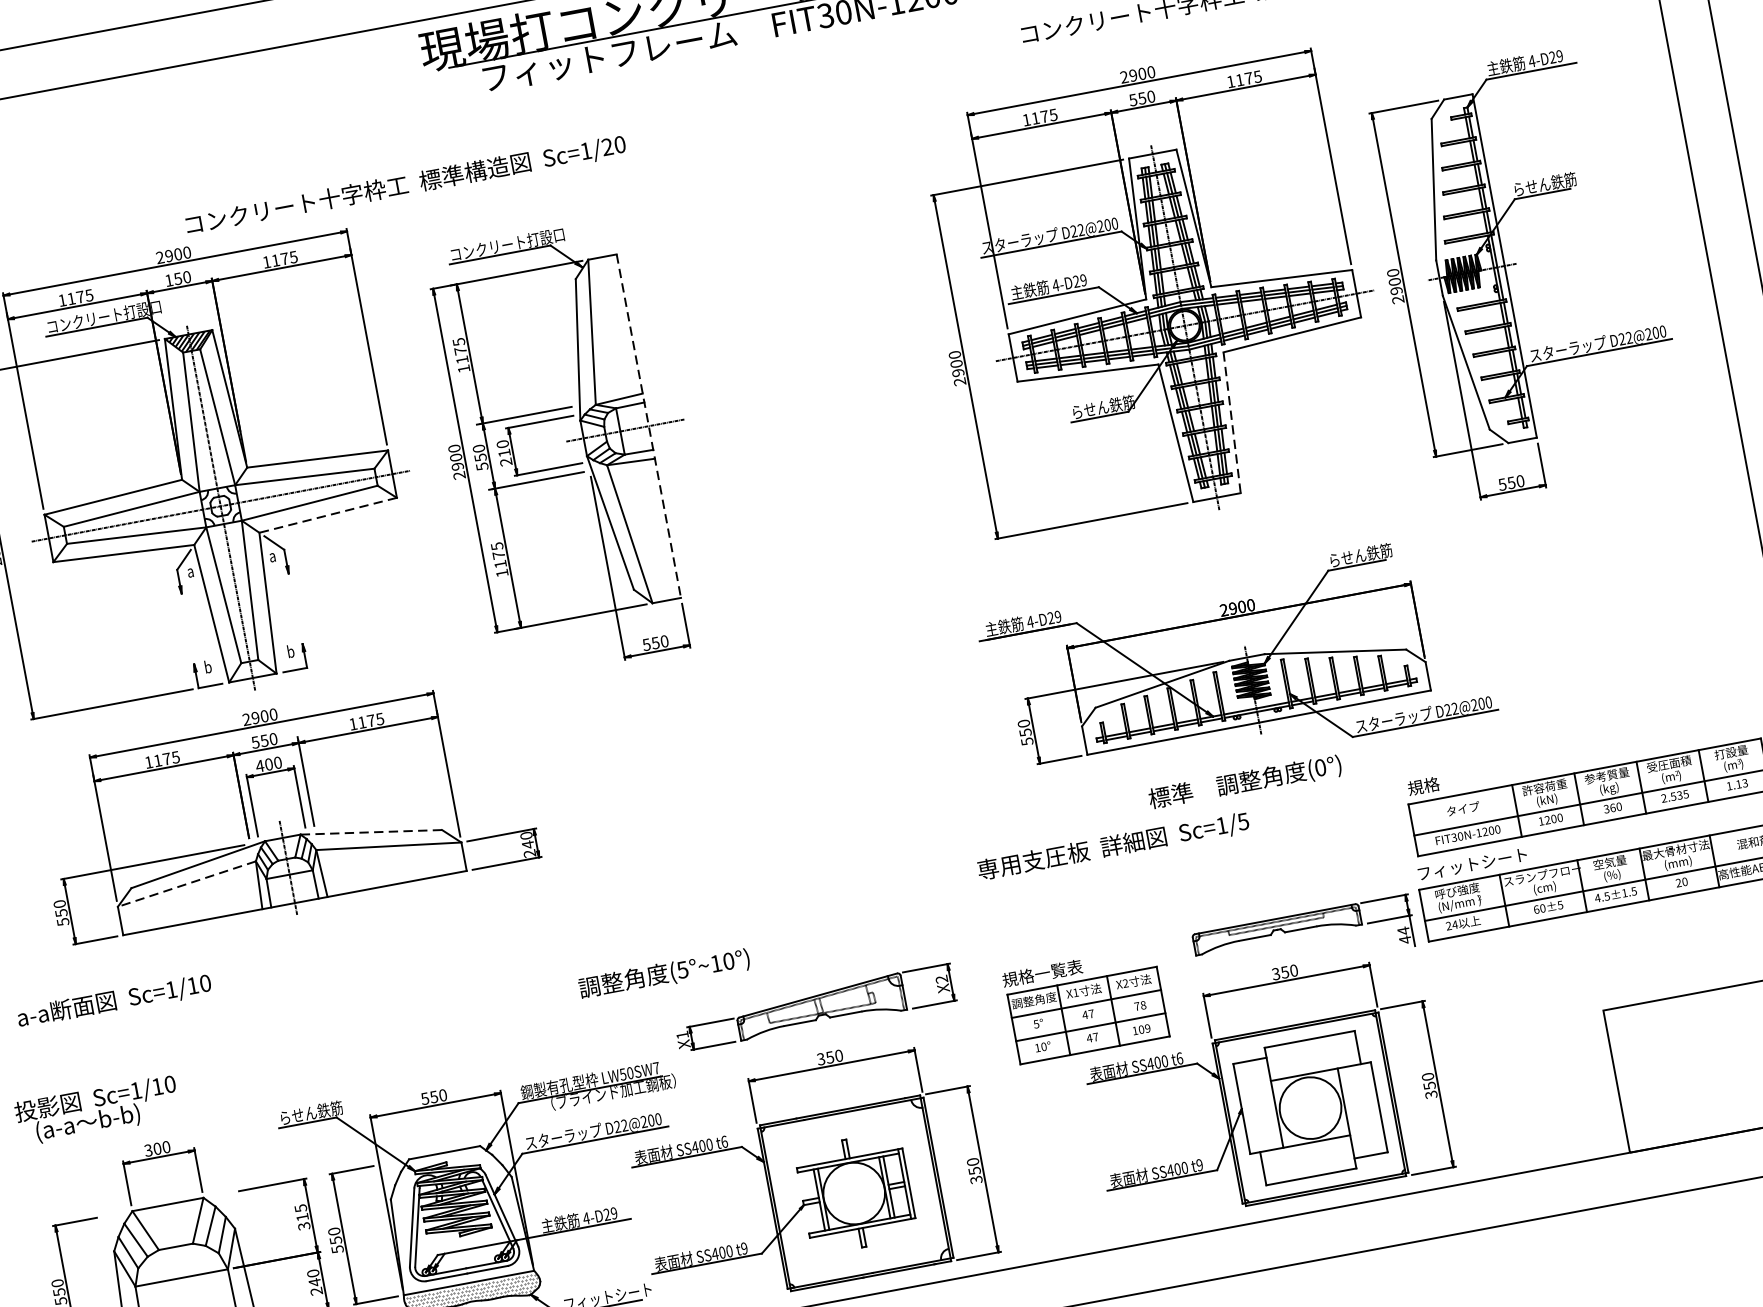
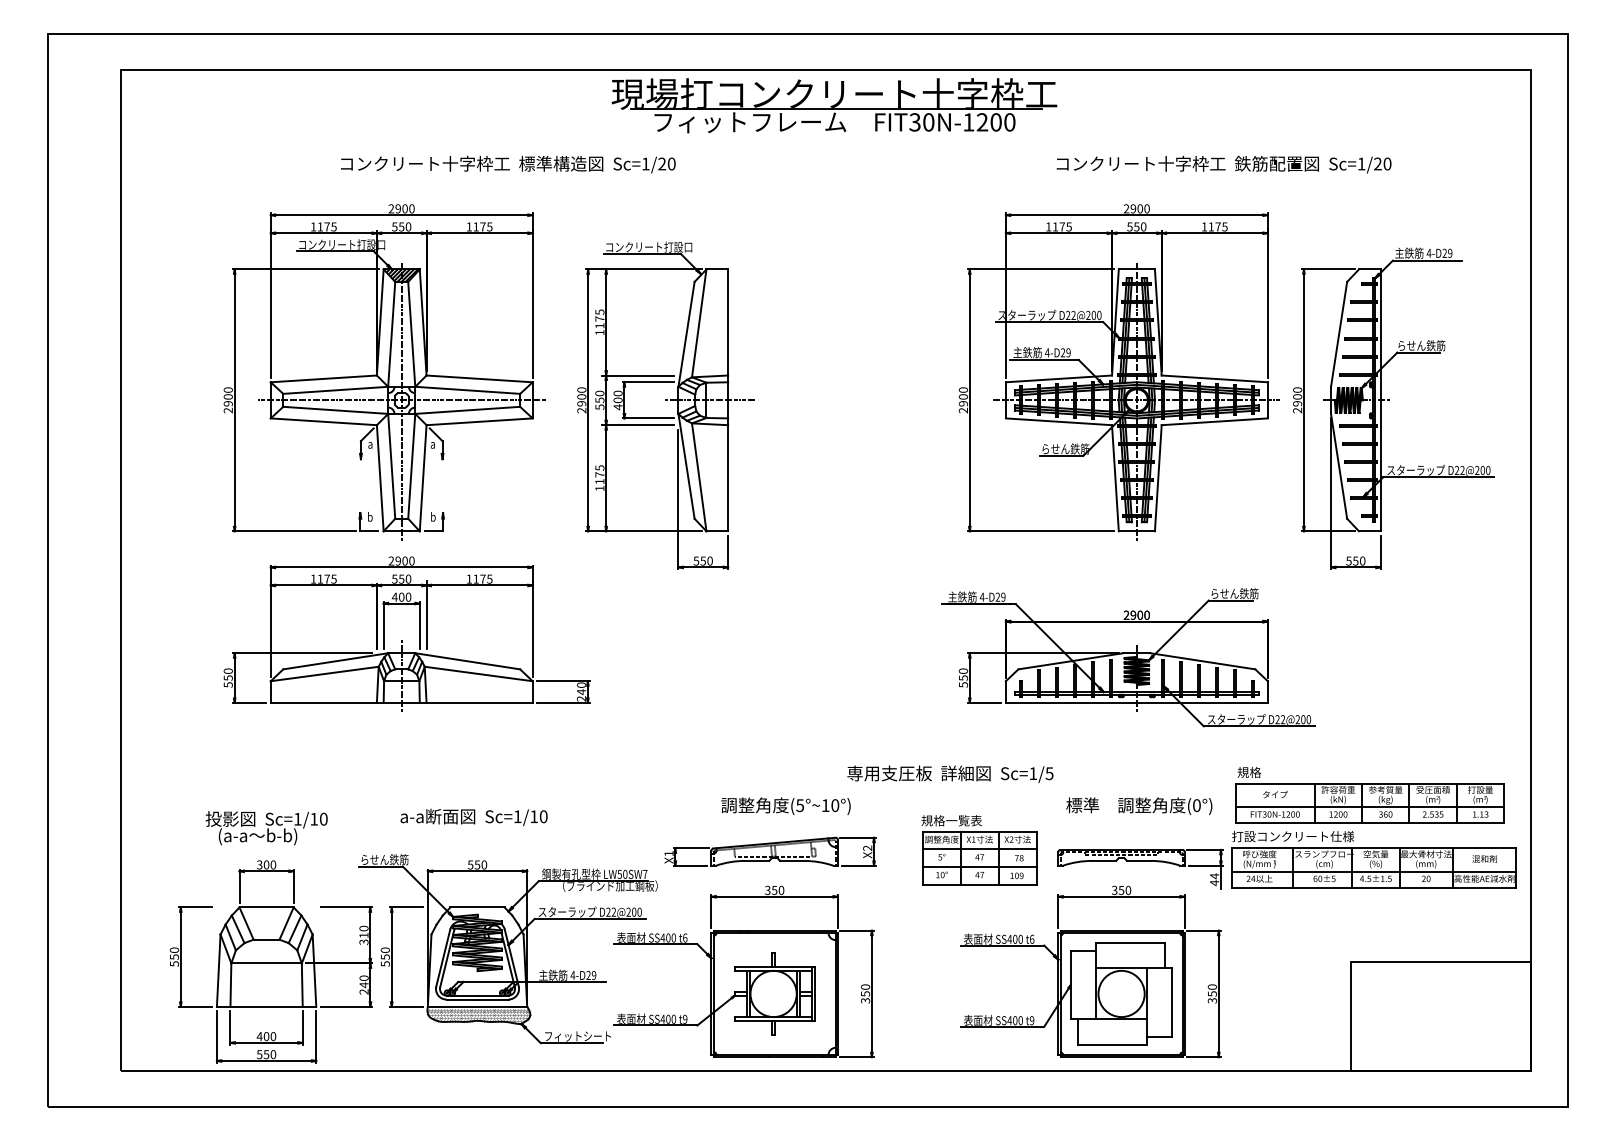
text: (406, 185) -> (508, 164), moved
text: (168, 280) -> (394, 226), 150 -> 550
line: (1232, 423) -> (1158, 478), dashed -> solid
line: (649, 426) -> (728, 400), dashed -> solid
text: (504, 457) -> (617, 403), 210 -> 400
line: (327, 514) -> (479, 421), dashed -> solid
text: (1245, 783) -> (1139, 806), moved
line: (371, 832) -> (467, 661), dashed -> solid
text: (1113, 845) -> (950, 773), moved
text: (1497, 859) -> (1293, 836), フィットシート -> 打設コンクリート仕様
line: (186, 884) -> (324, 674), dashed -> solid
text: (663, 973) -> (785, 805), moved
text: (113, 1001) -> (473, 817), moved
part: (1086, 1005) -> (979, 850), moved
text: (97, 1110) -> (266, 828), moved
text: (300, 1208) -> (363, 928), 315 -> 310

